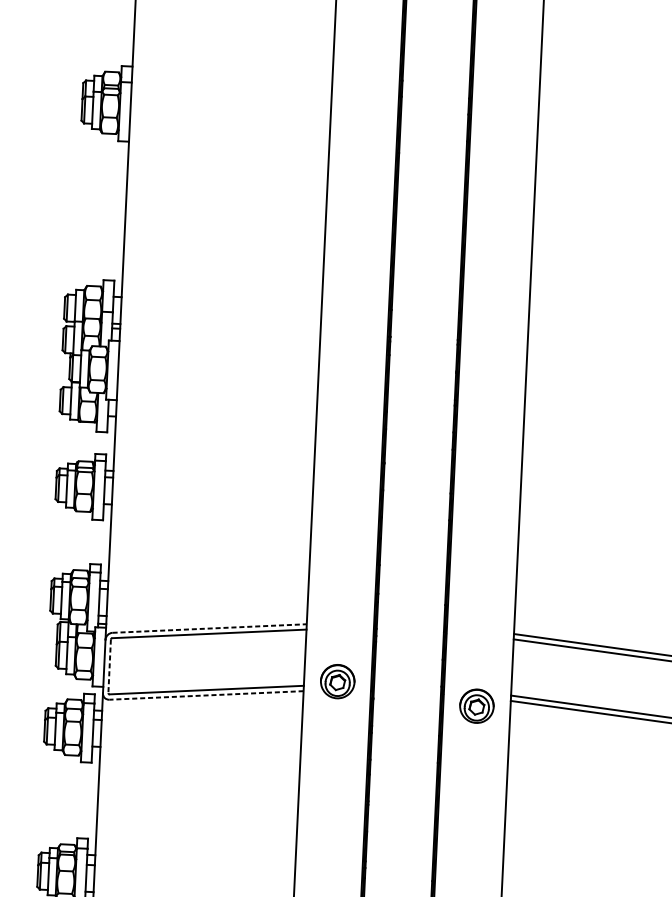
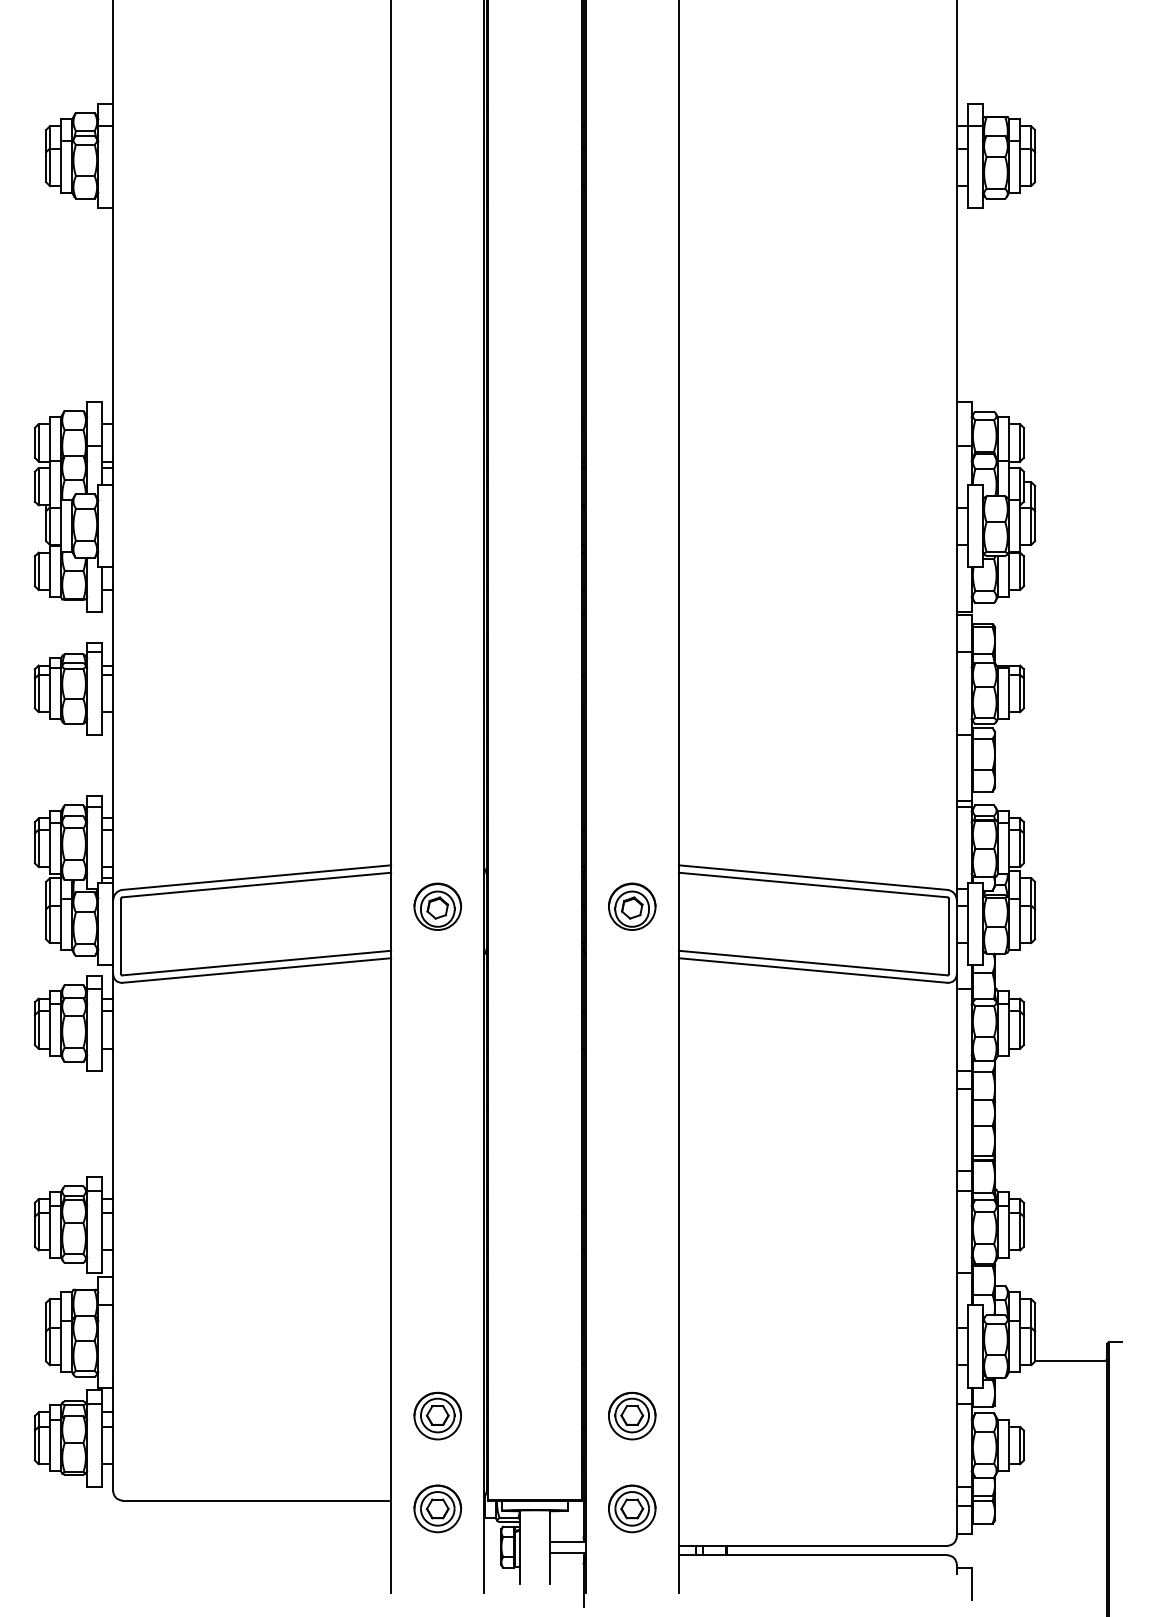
line: (209, 628) -> (256, 877), dashed -> solid
line: (109, 667) -> (120, 937), dashed -> solid
part: (337, 681) -> (437, 906), moved
line: (206, 695) -> (256, 970), dashed -> solid
part: (477, 706) -> (632, 906), moved

